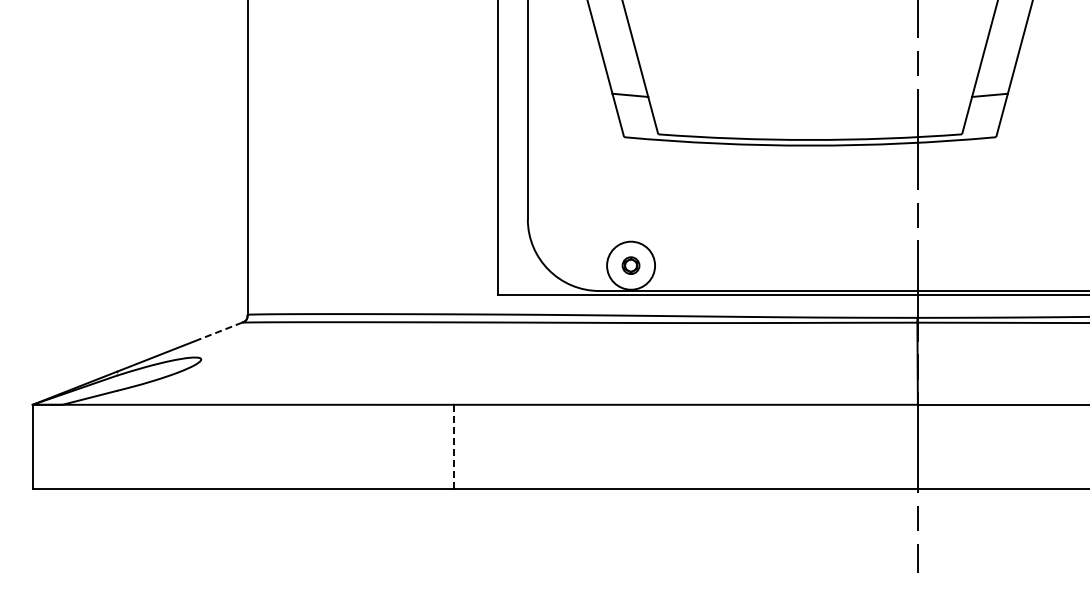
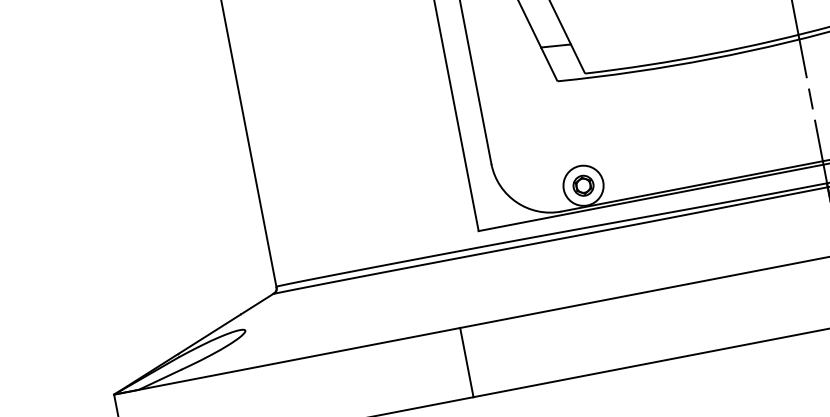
part: (630, 265) -> (583, 185), size x1.43
line: (221, 330) -> (257, 303), dashed -> solid
line: (454, 447) -> (467, 362), dashed -> solid

